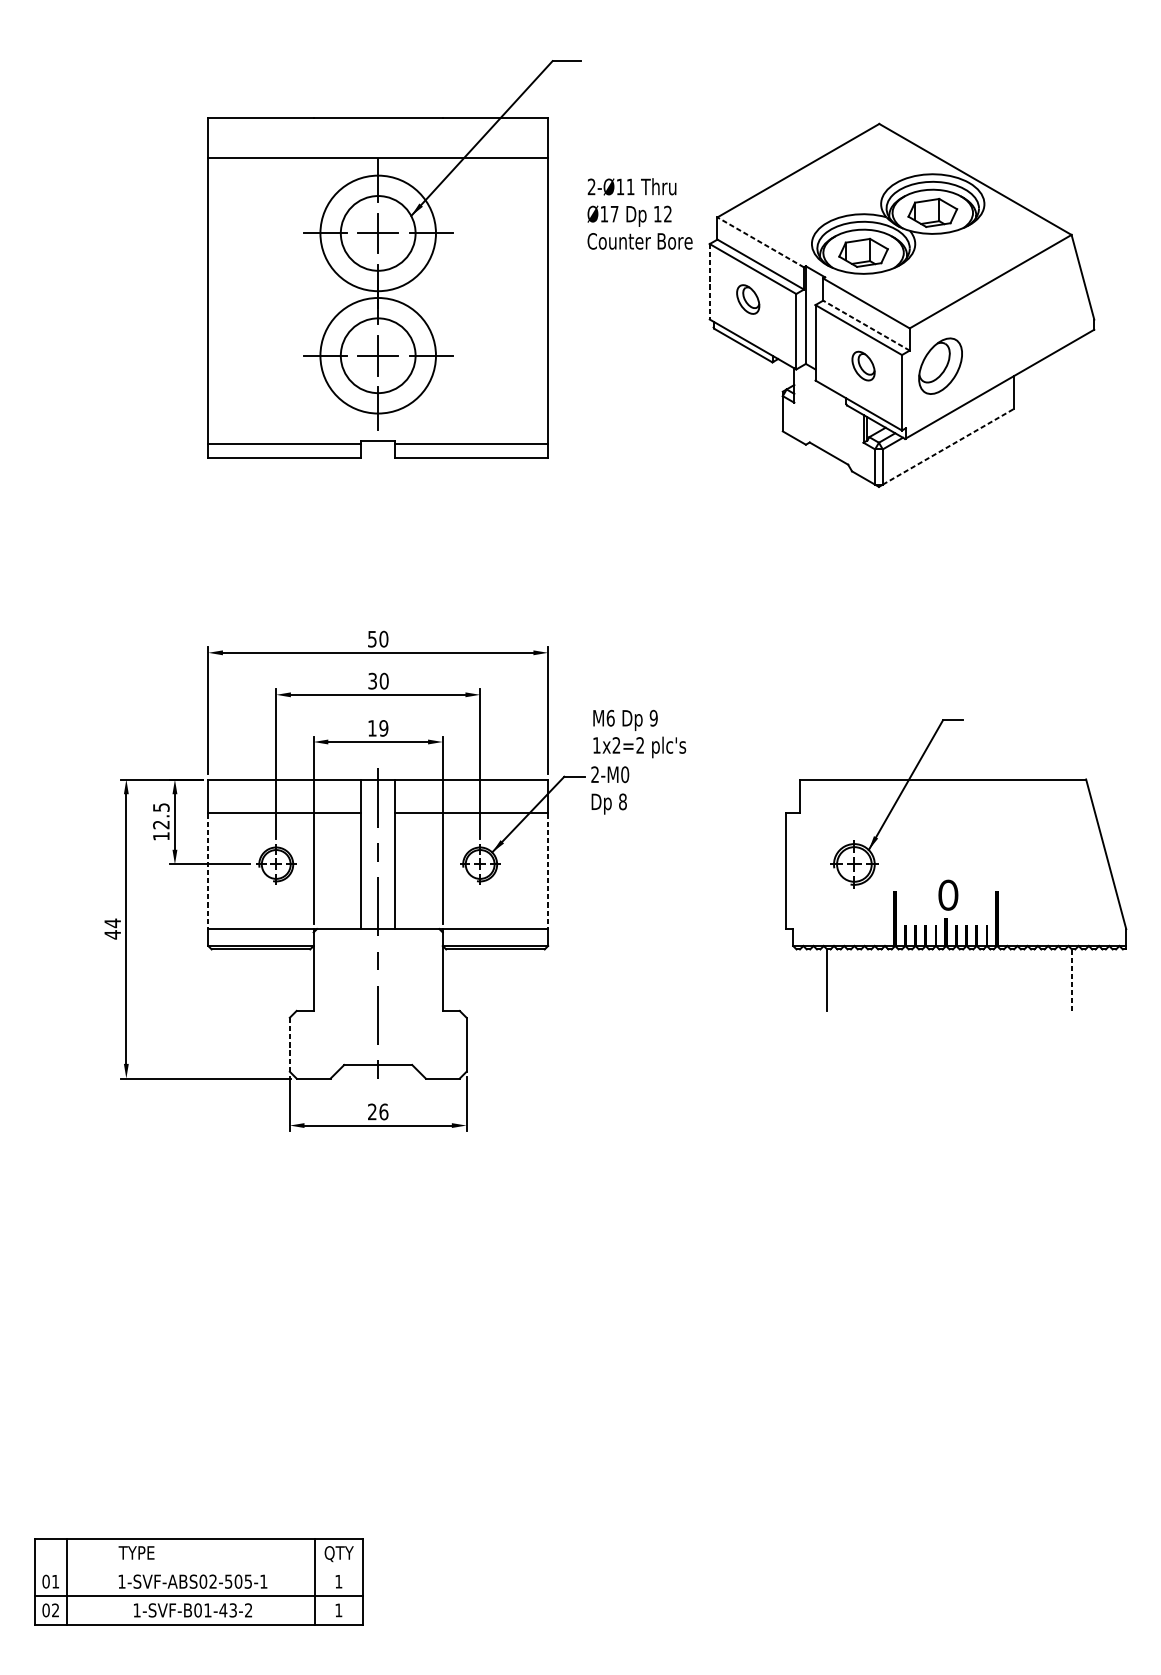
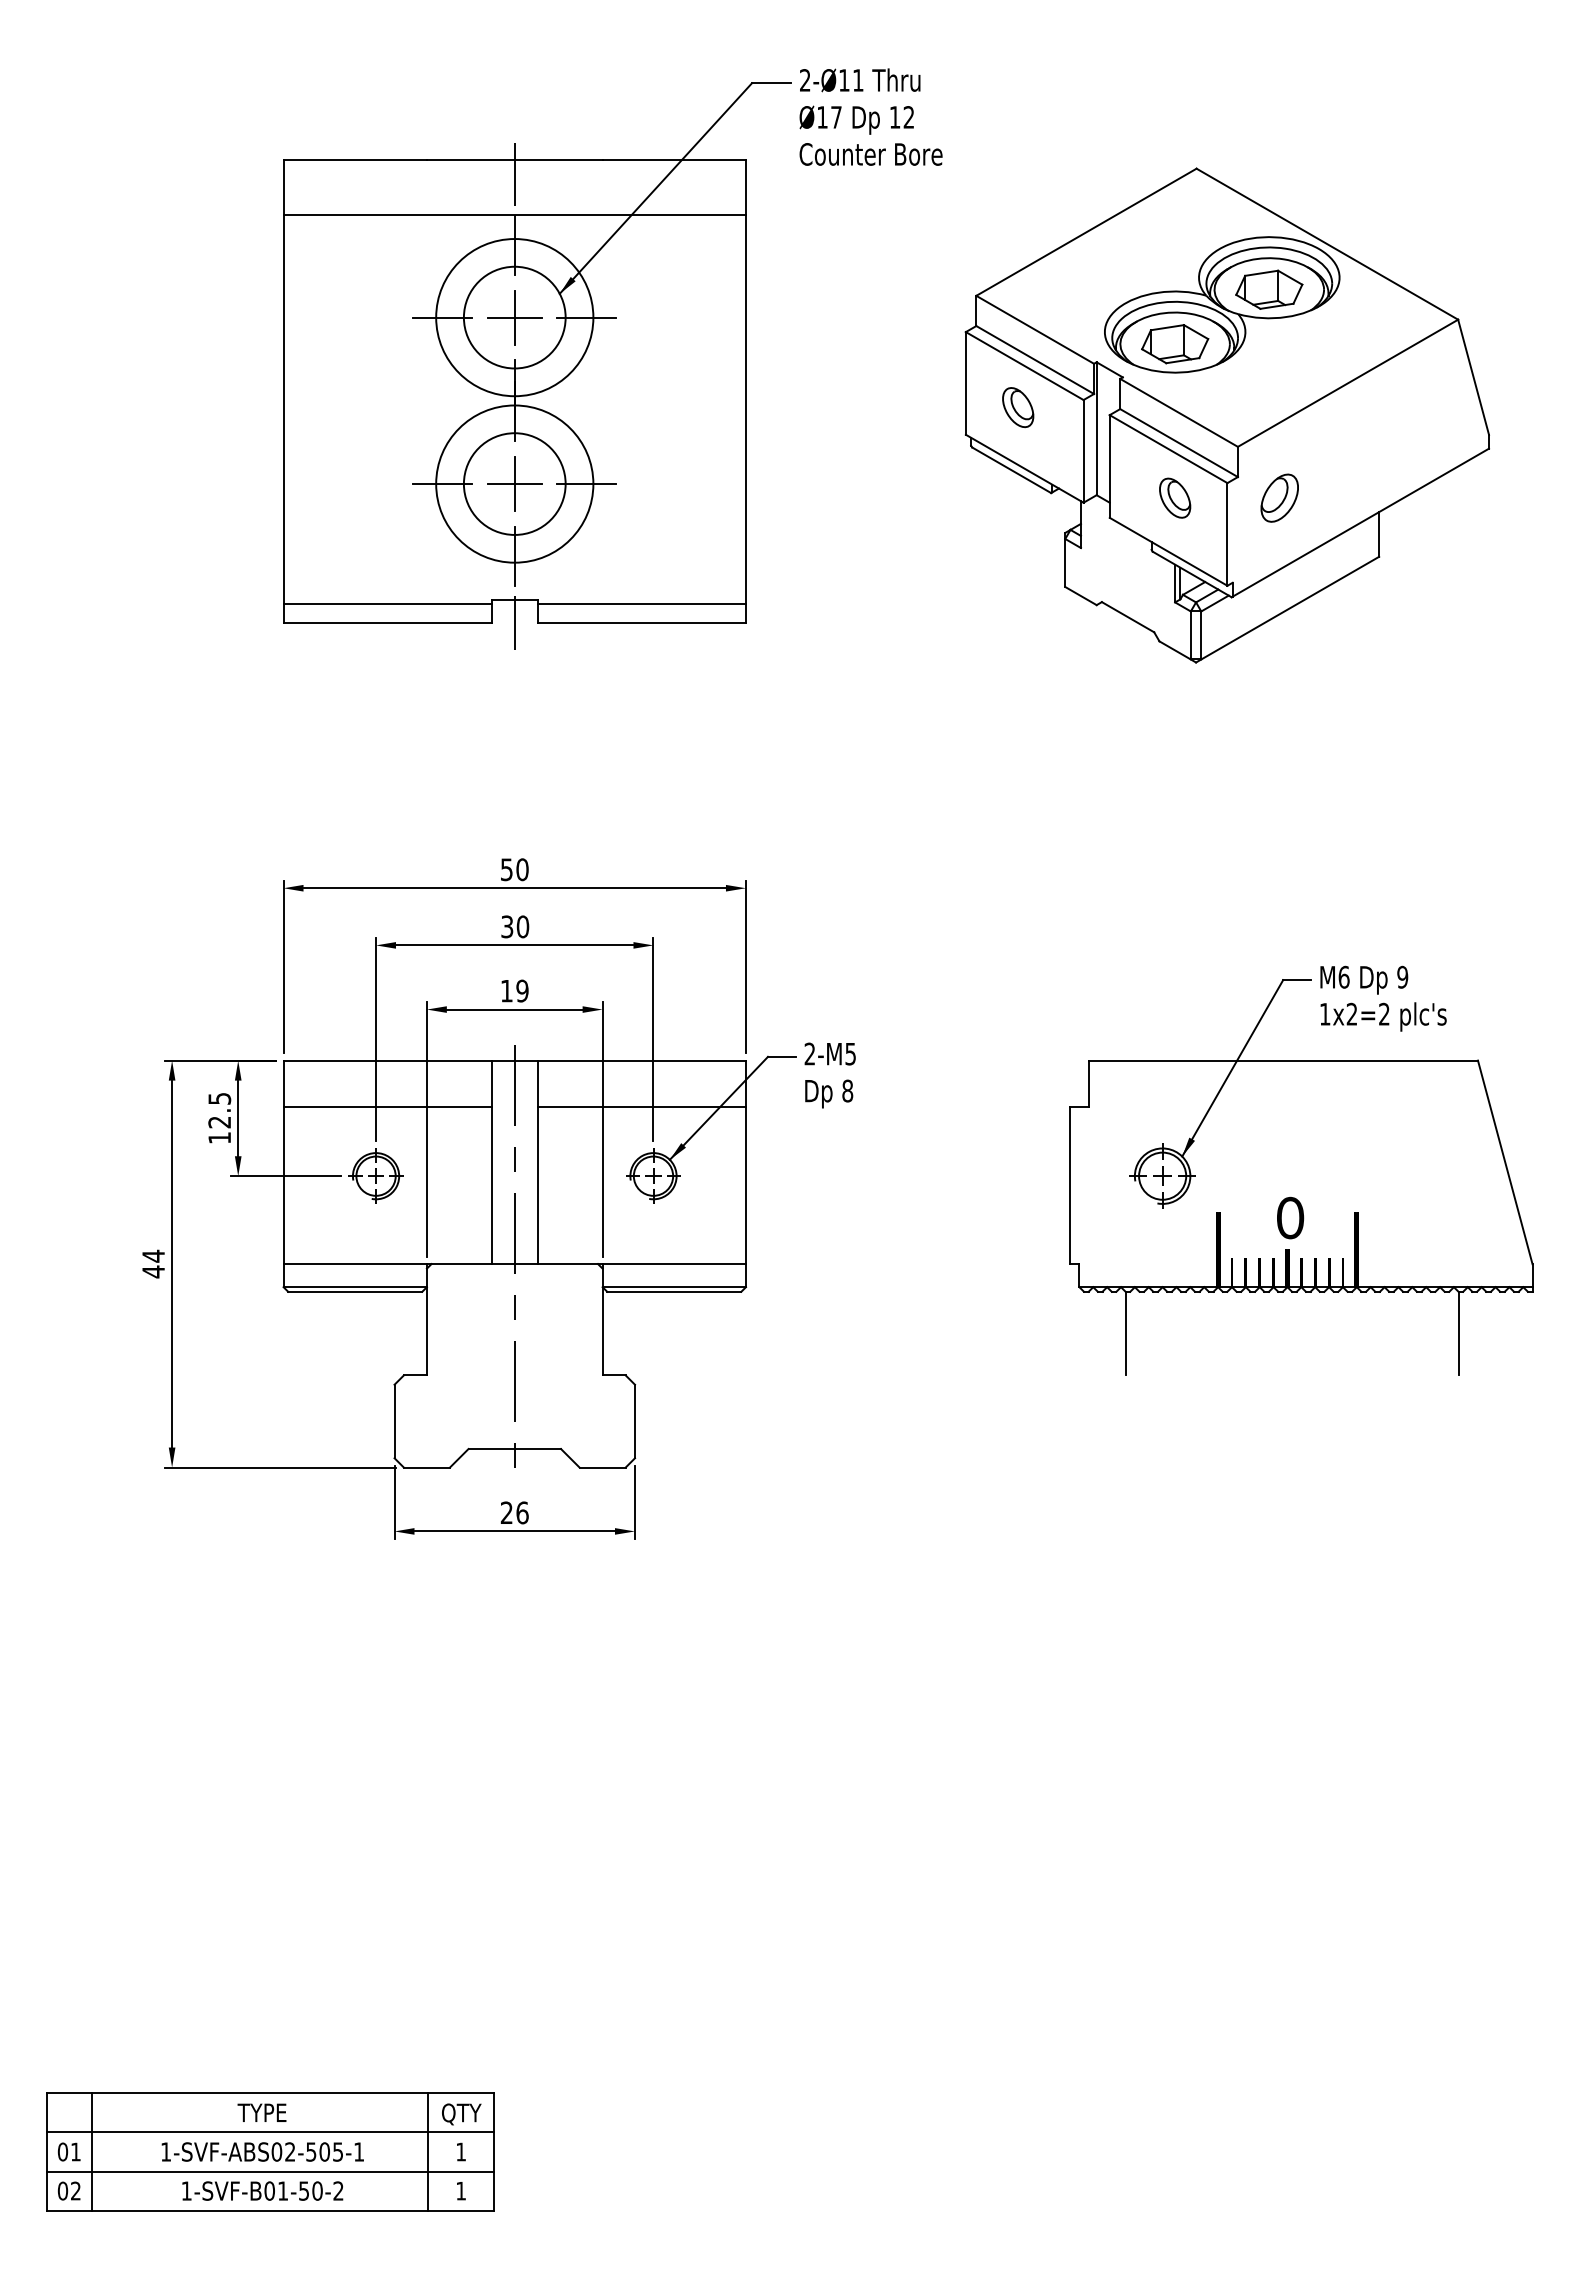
line: (378, 128) -> (514, 174), added
text: (639, 213) -> (870, 116), moved
line: (760, 242) -> (1035, 329), dashed -> solid
line: (709, 281) -> (965, 383), dashed -> solid
line: (866, 325) -> (1179, 443), dashed -> solid
part: (940, 365) -> (1279, 497), size x0.62
line: (948, 447) -> (1290, 608), dashed -> solid
line: (378, 458) -> (514, 623), added
text: (639, 733) -> (1383, 998), moved
text: (624, 774) -> (850, 1053), 2-M0 -> 2-M5
line: (208, 871) -> (283, 1185), dashed -> solid
line: (547, 871) -> (745, 1185), dashed -> solid
line: (1071, 980) -> (1458, 1333), dashed -> solid
line: (289, 1044) -> (394, 1421), dashed -> solid
text: (136, 1552) -> (261, 2112), moved
line: (198, 1567) -> (270, 2132), added
text: (228, 1609) -> (310, 2190), 1-SVF-B01-43-2 -> 1-SVF-B01-50-2

